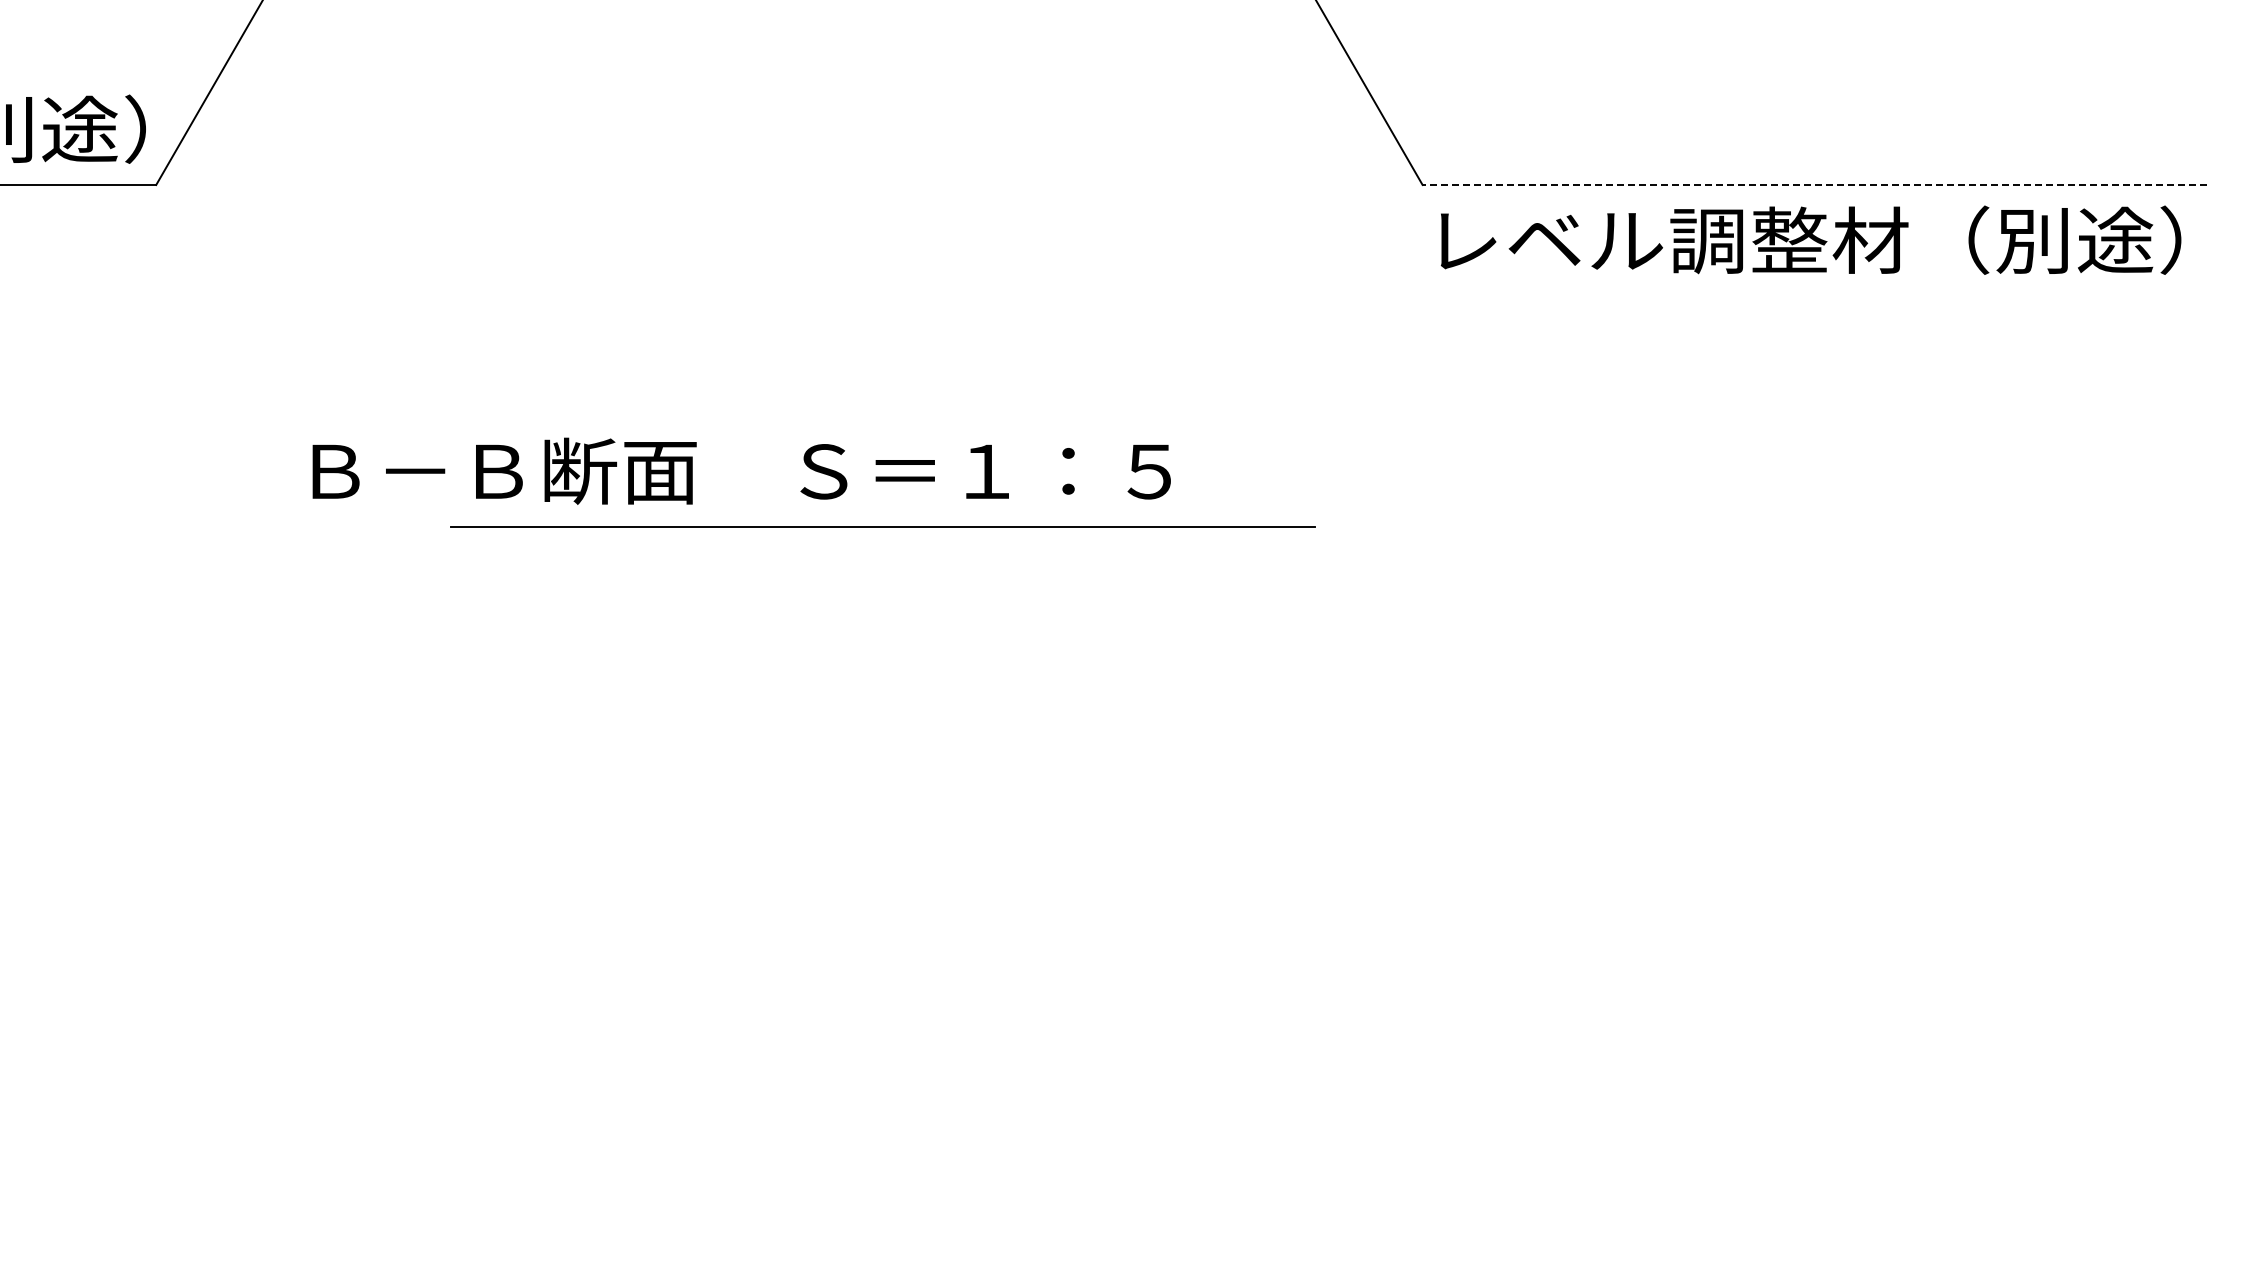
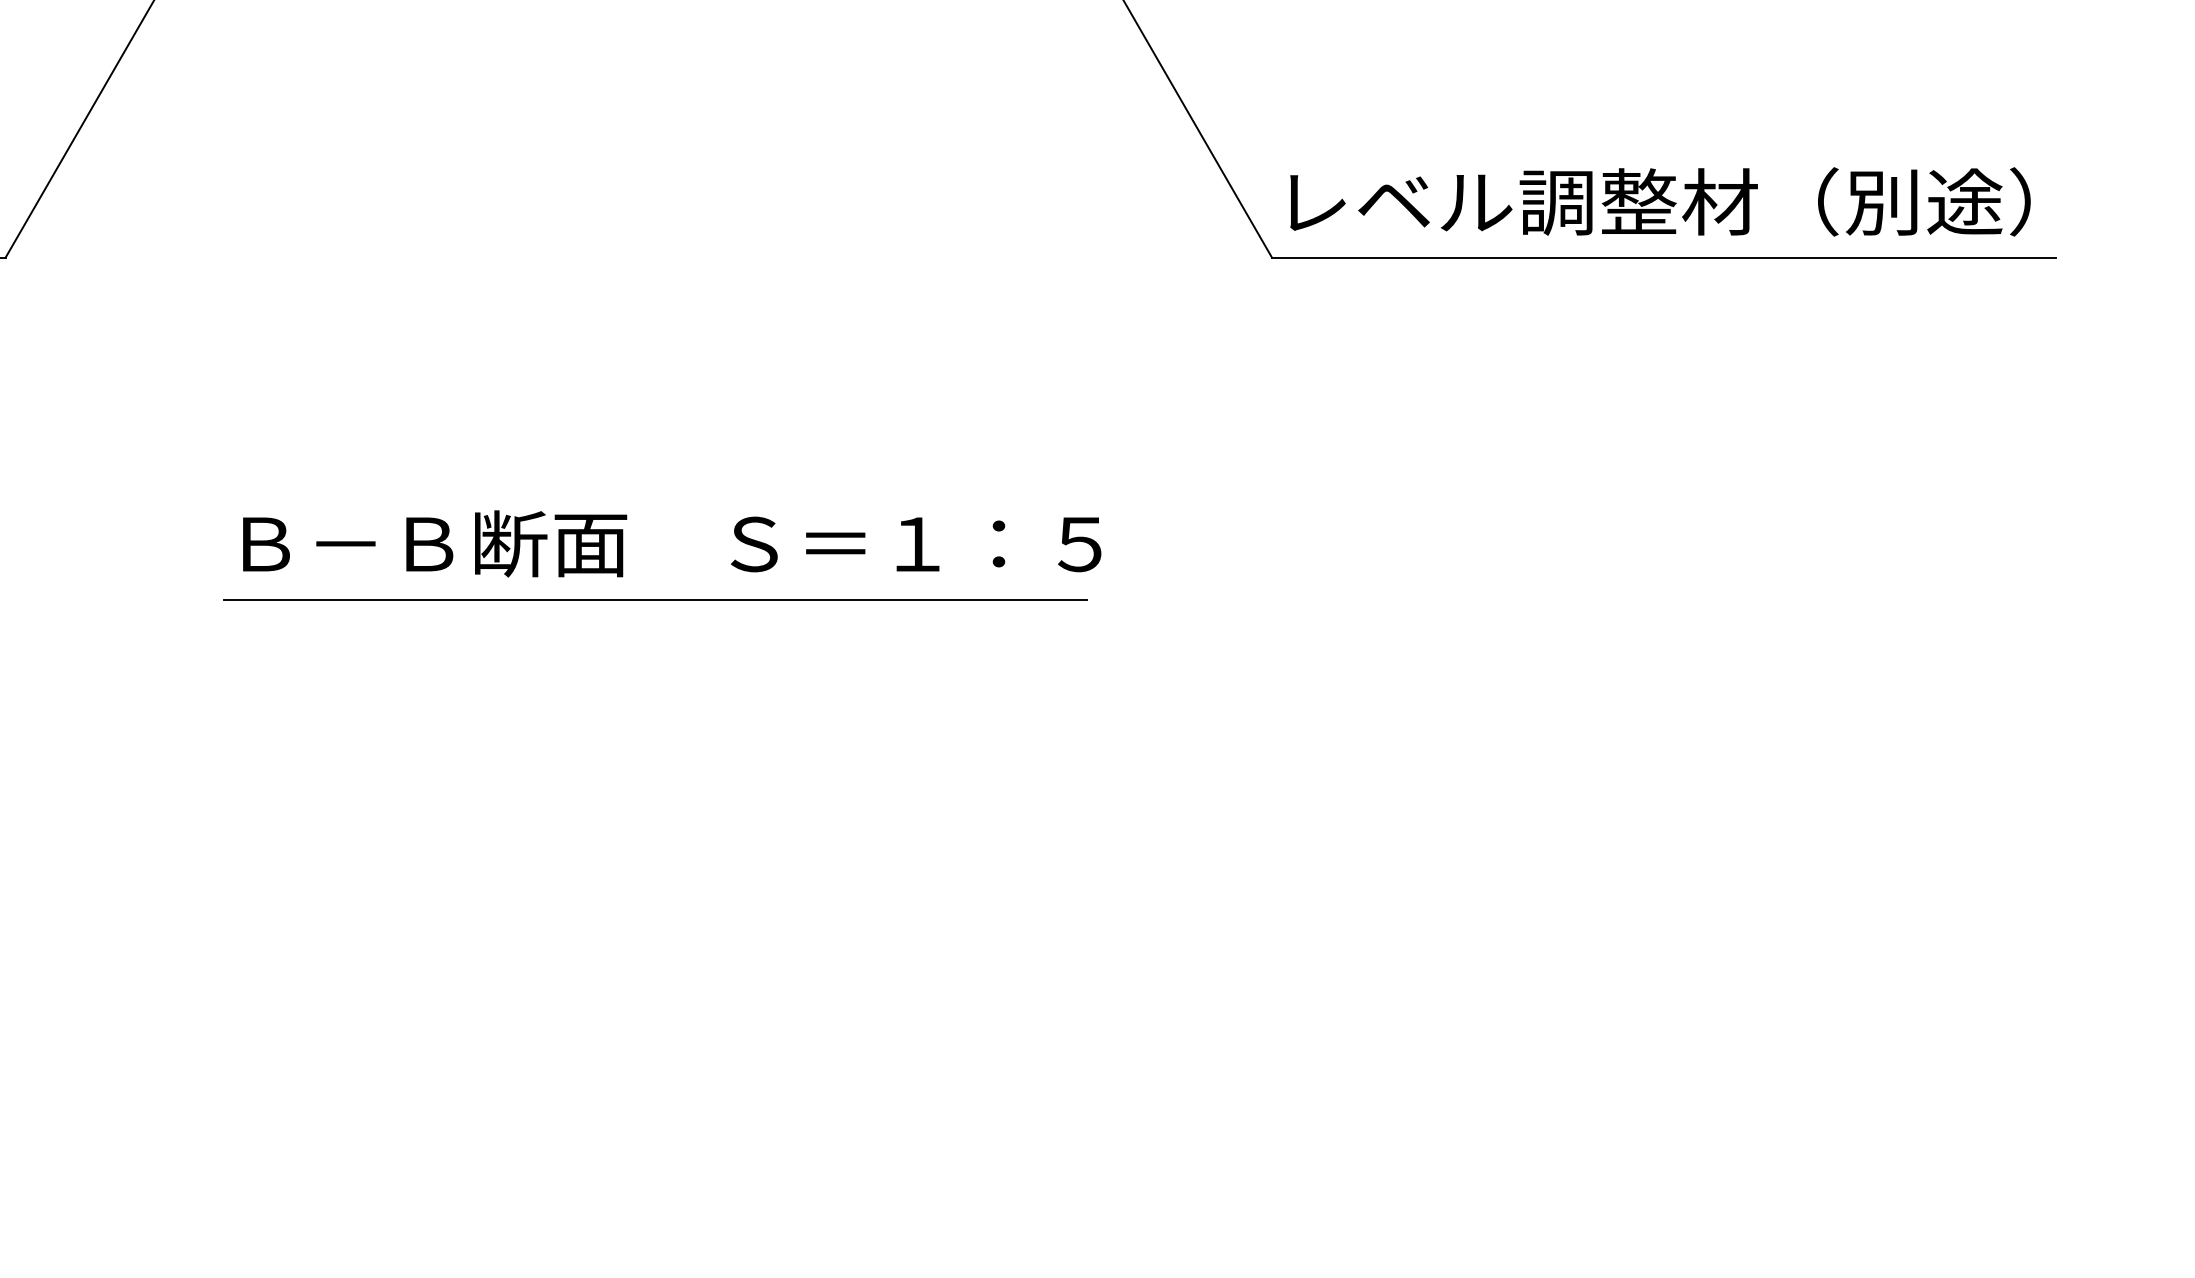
line: (1814, 184) -> (1663, 257), dashed -> solid
text: (1811, 239) -> (1660, 201), moved
text: (741, 470) -> (671, 543), moved
line: (882, 526) -> (654, 599), moved

